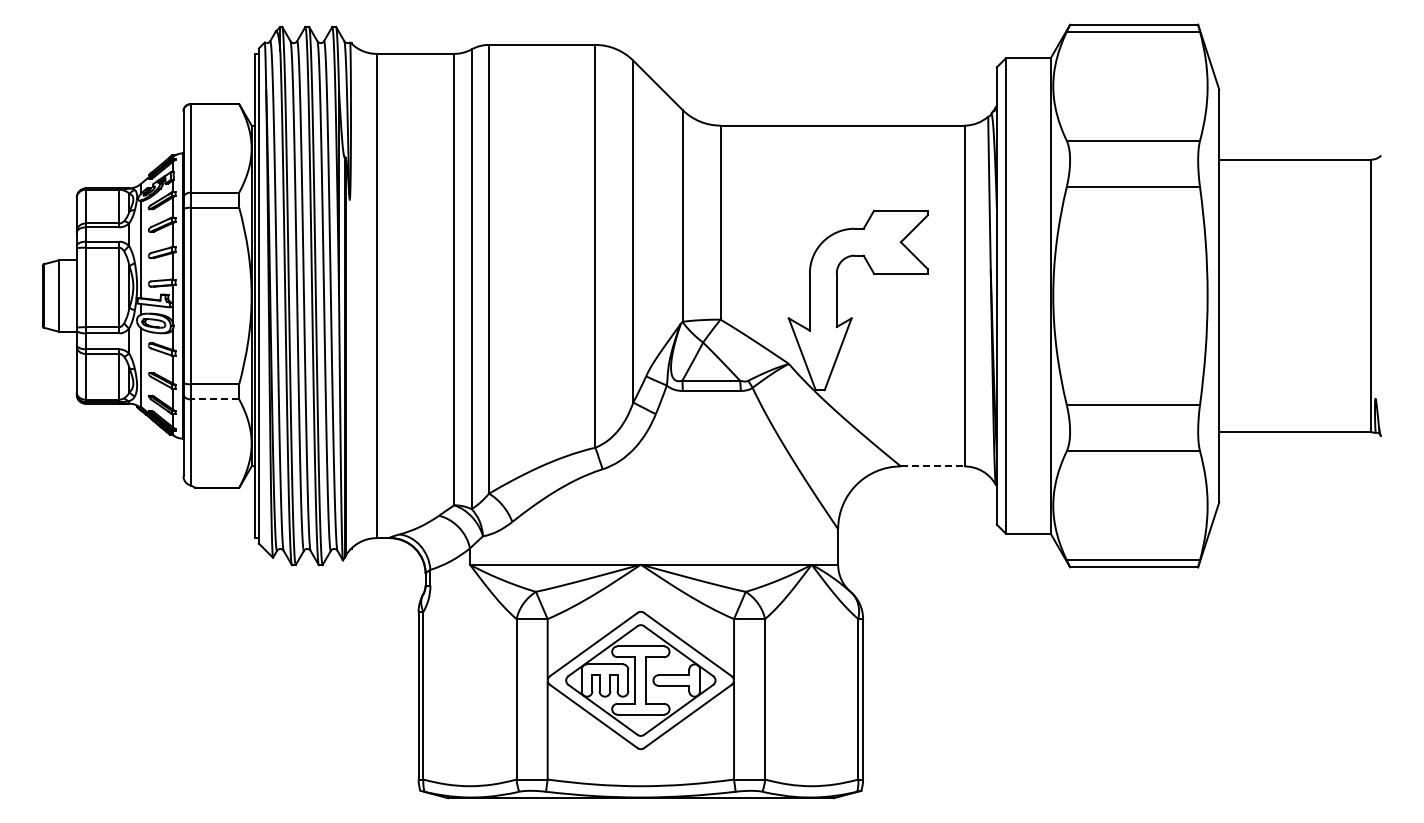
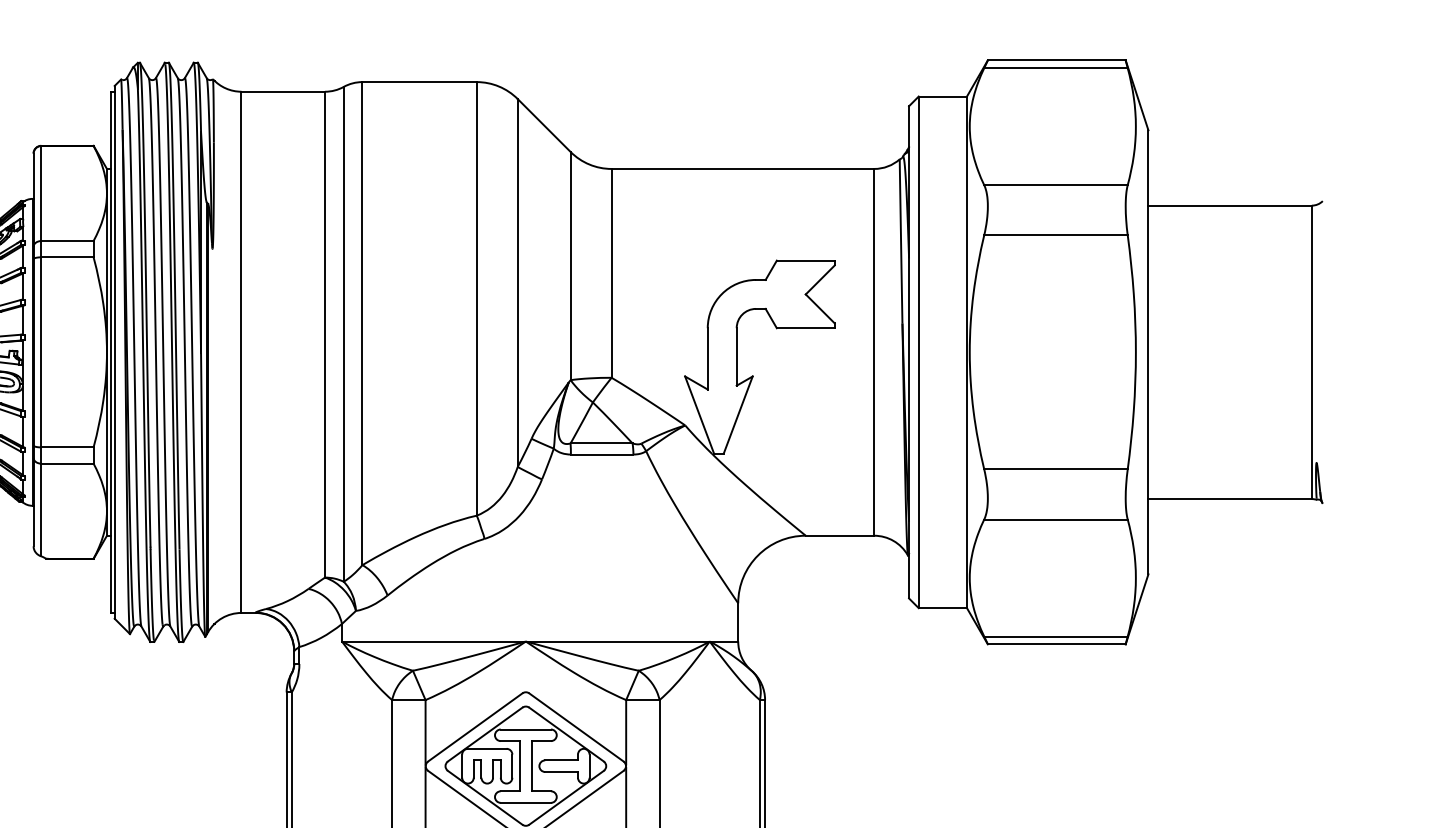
line: (214, 399) -> (66, 463), dashed -> solid
line: (932, 466) -> (839, 535), dashed -> solid

